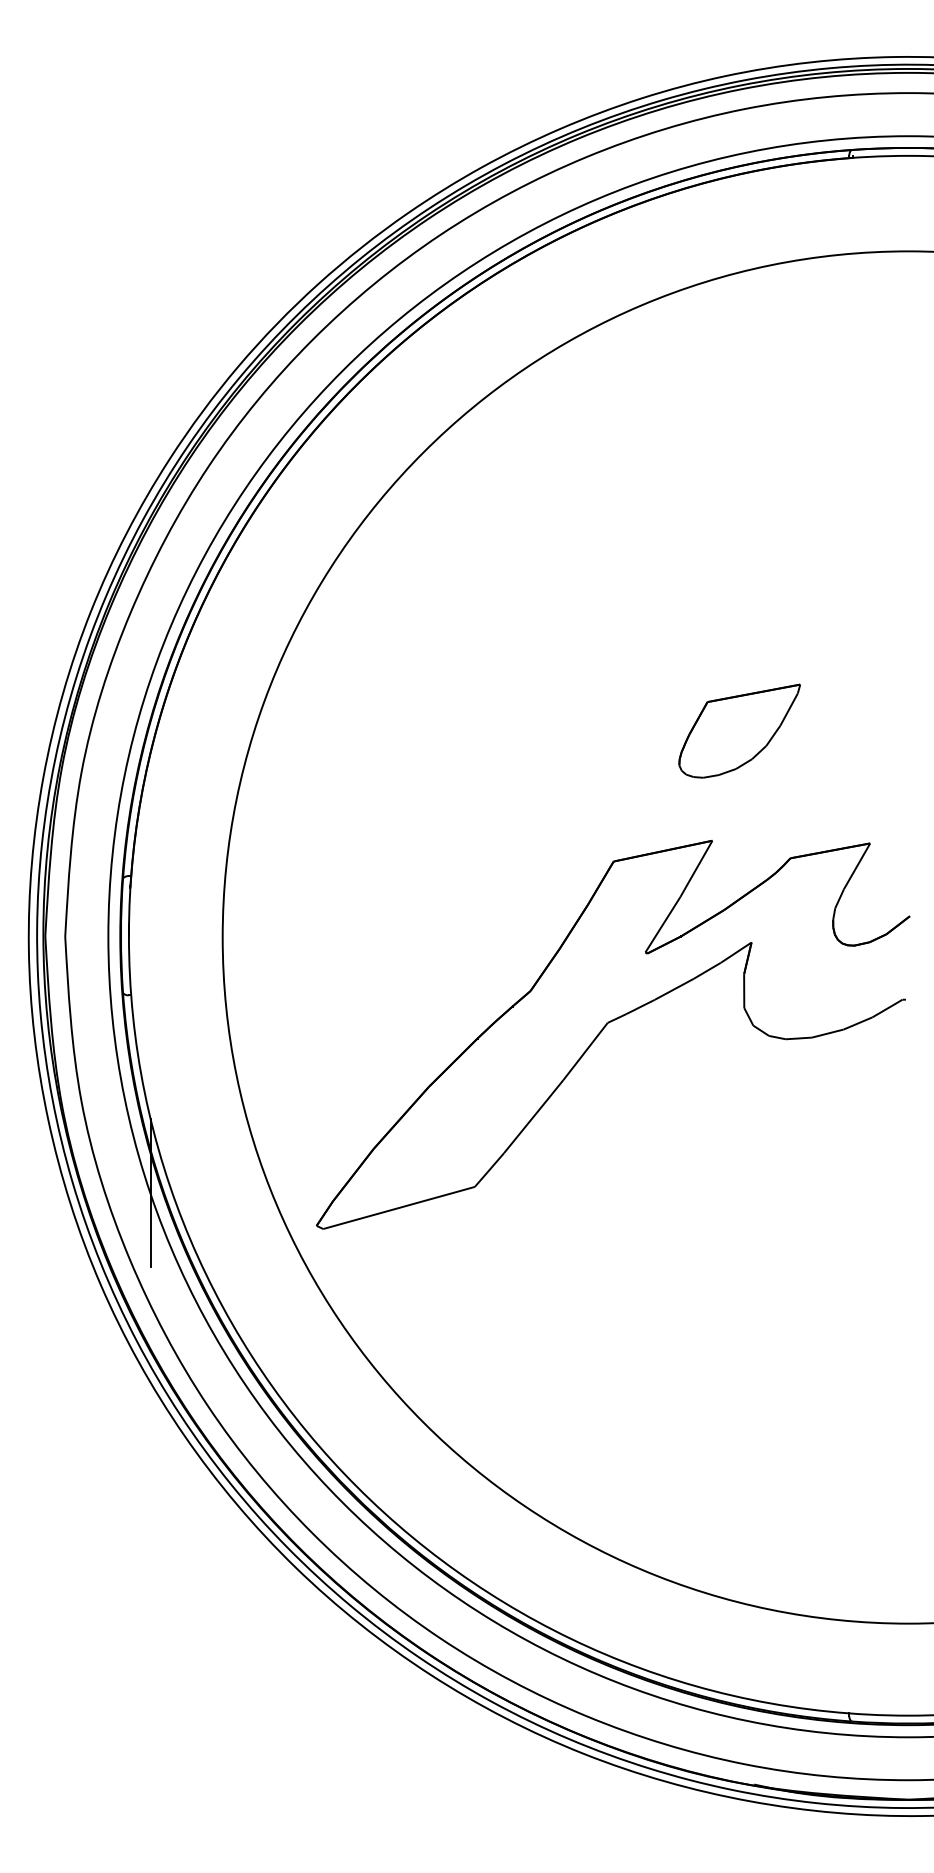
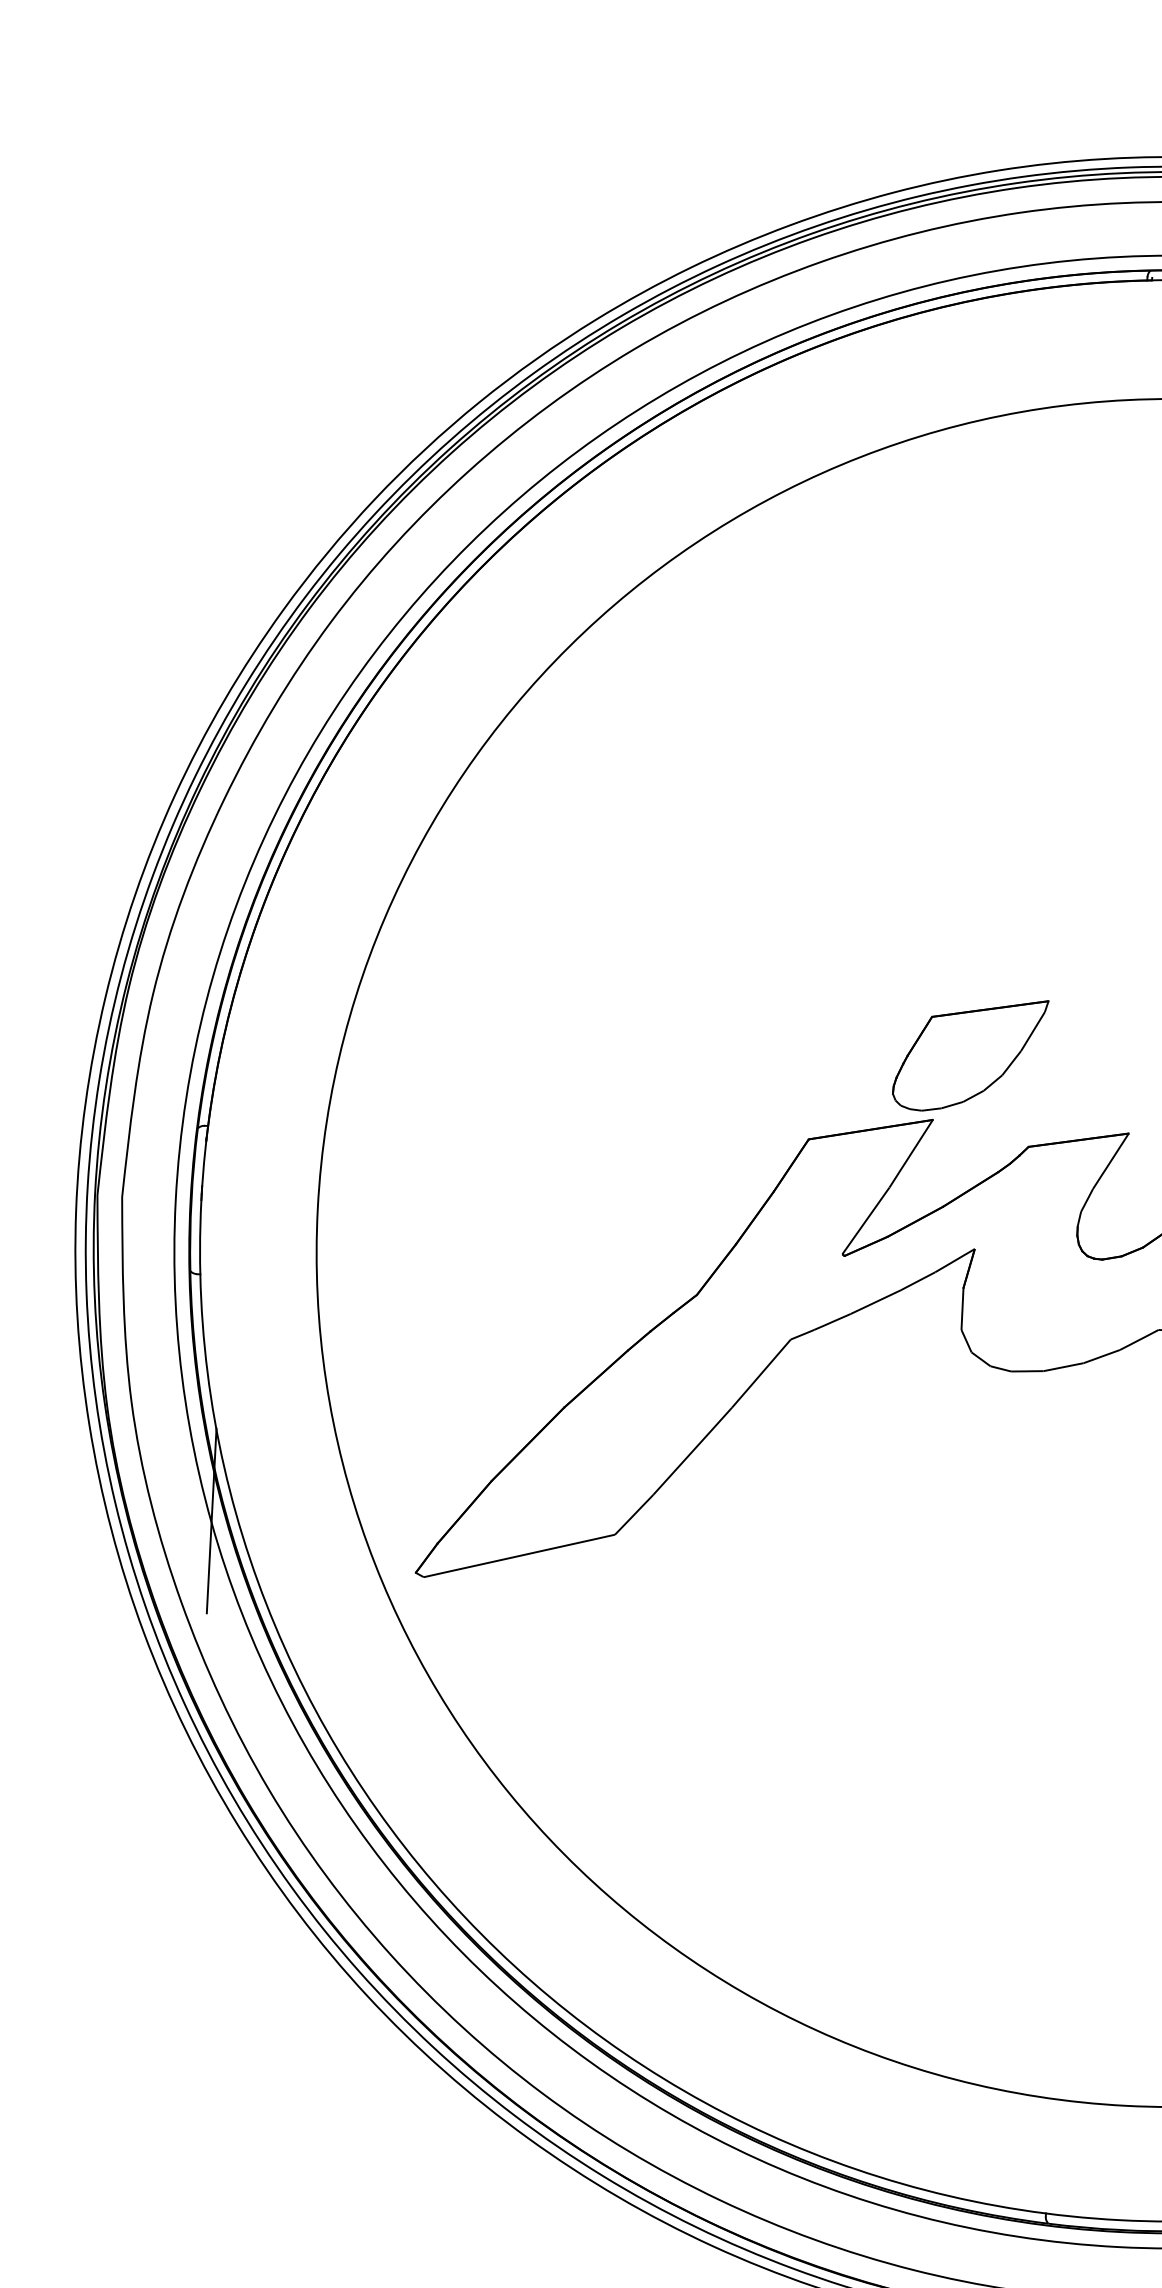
part: (739, 730) -> (969, 1054), moved

